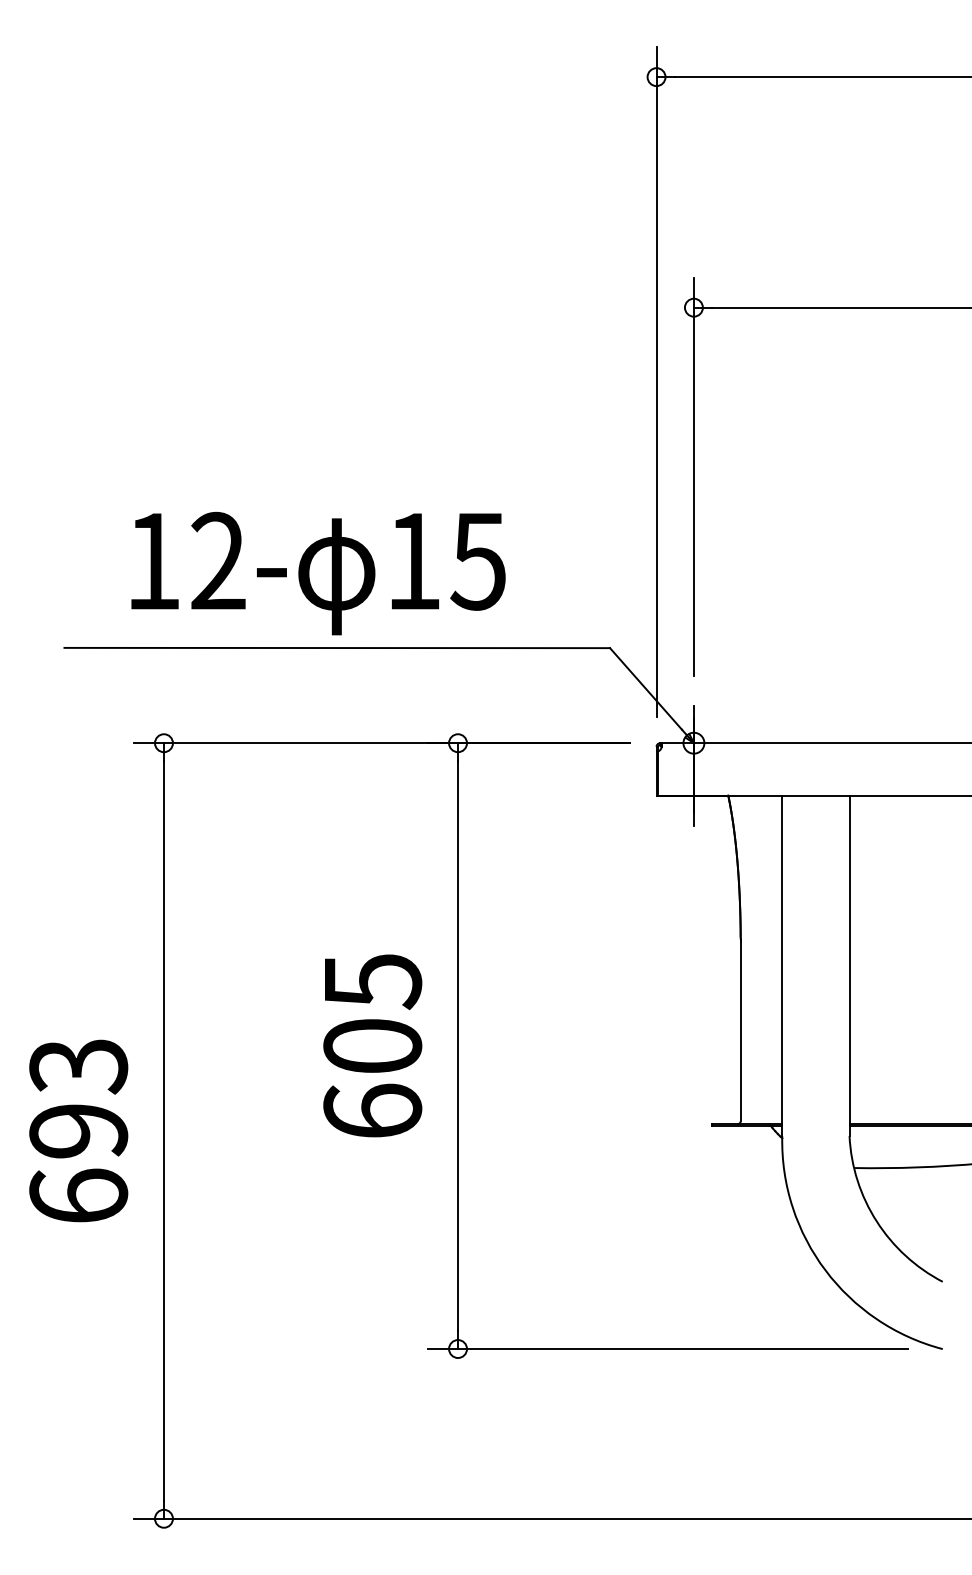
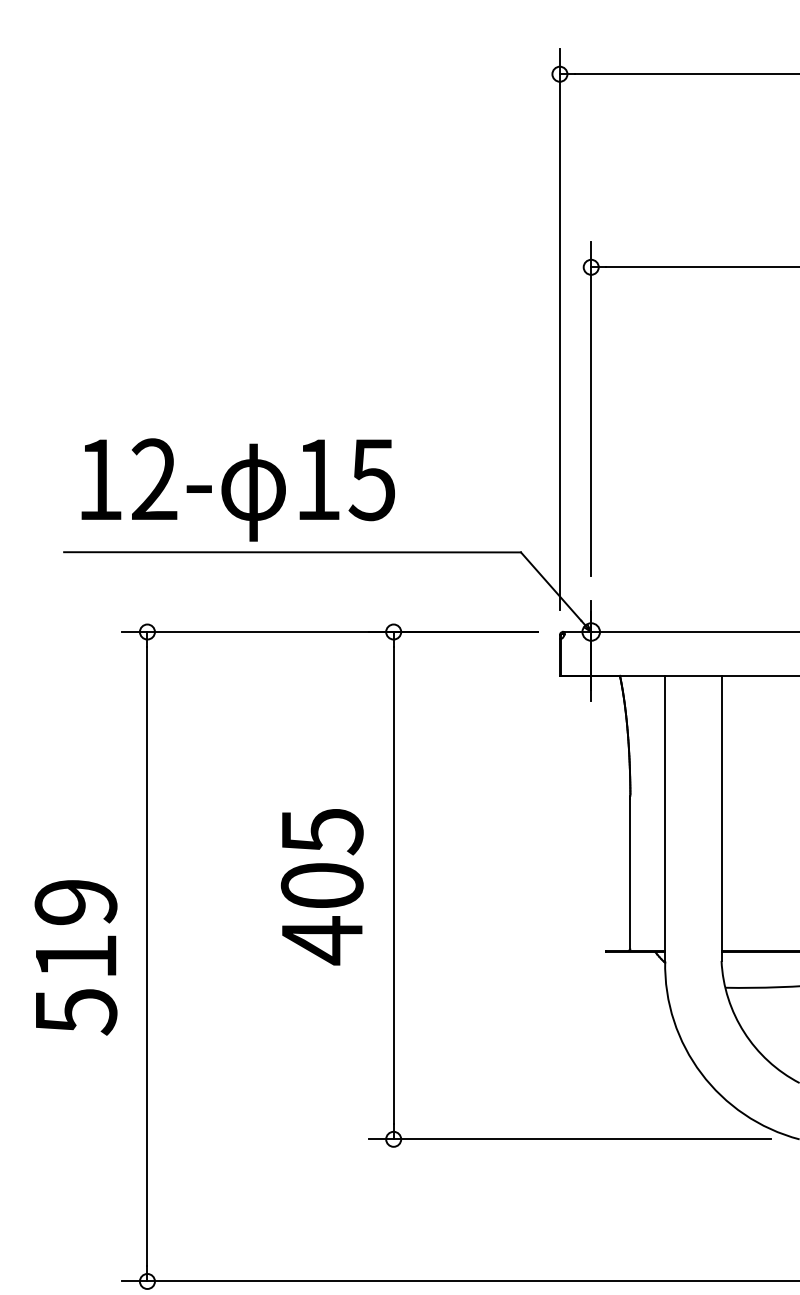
text: (318, 573) -> (238, 489), moved
text: (372, 1111) -> (322, 940), 605 -> 405
text: (78, 1132) -> (75, 958), 693 -> 519

